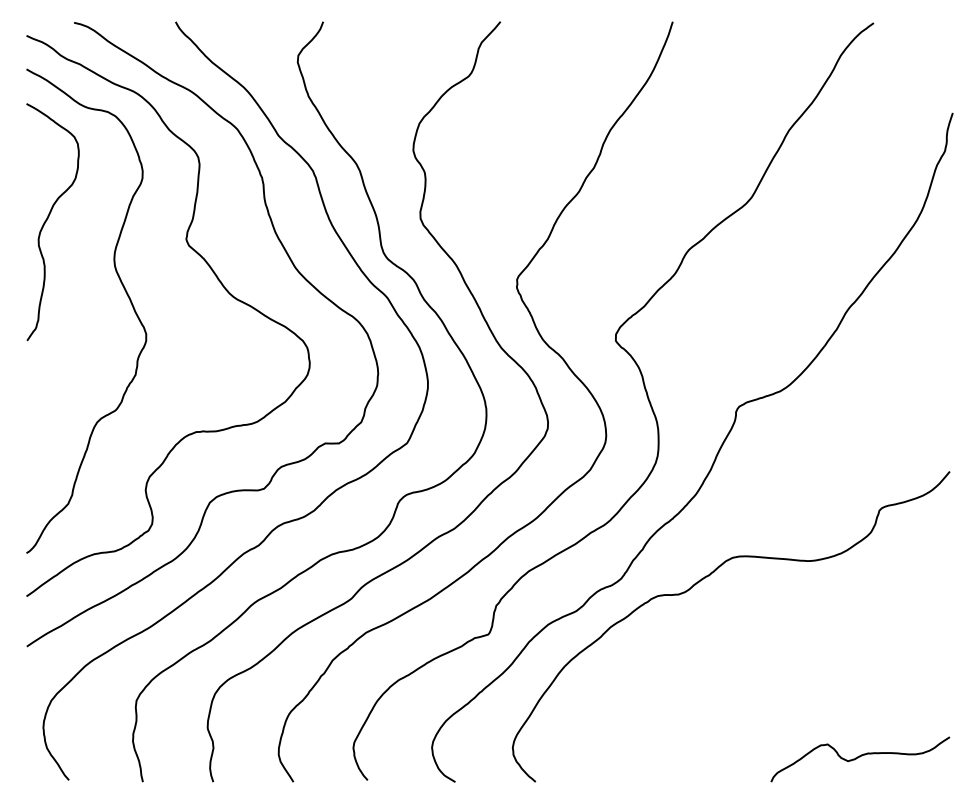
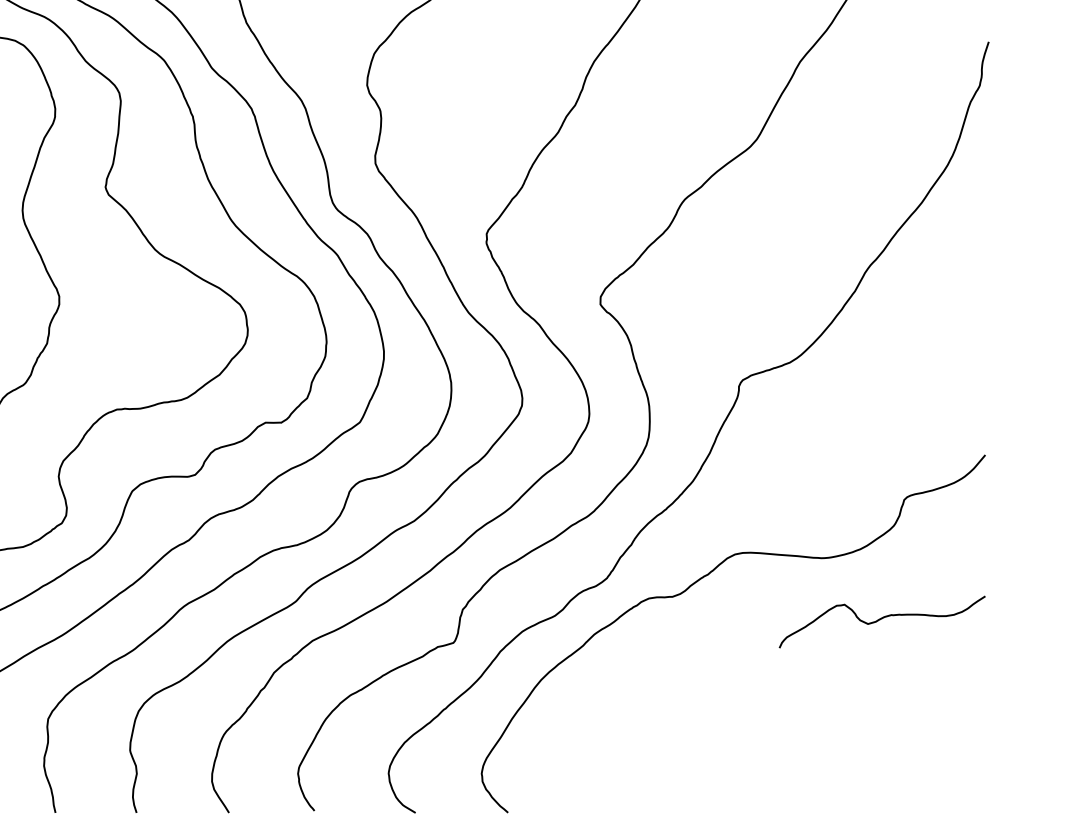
curve: (860, 757) -> (882, 619), moved

